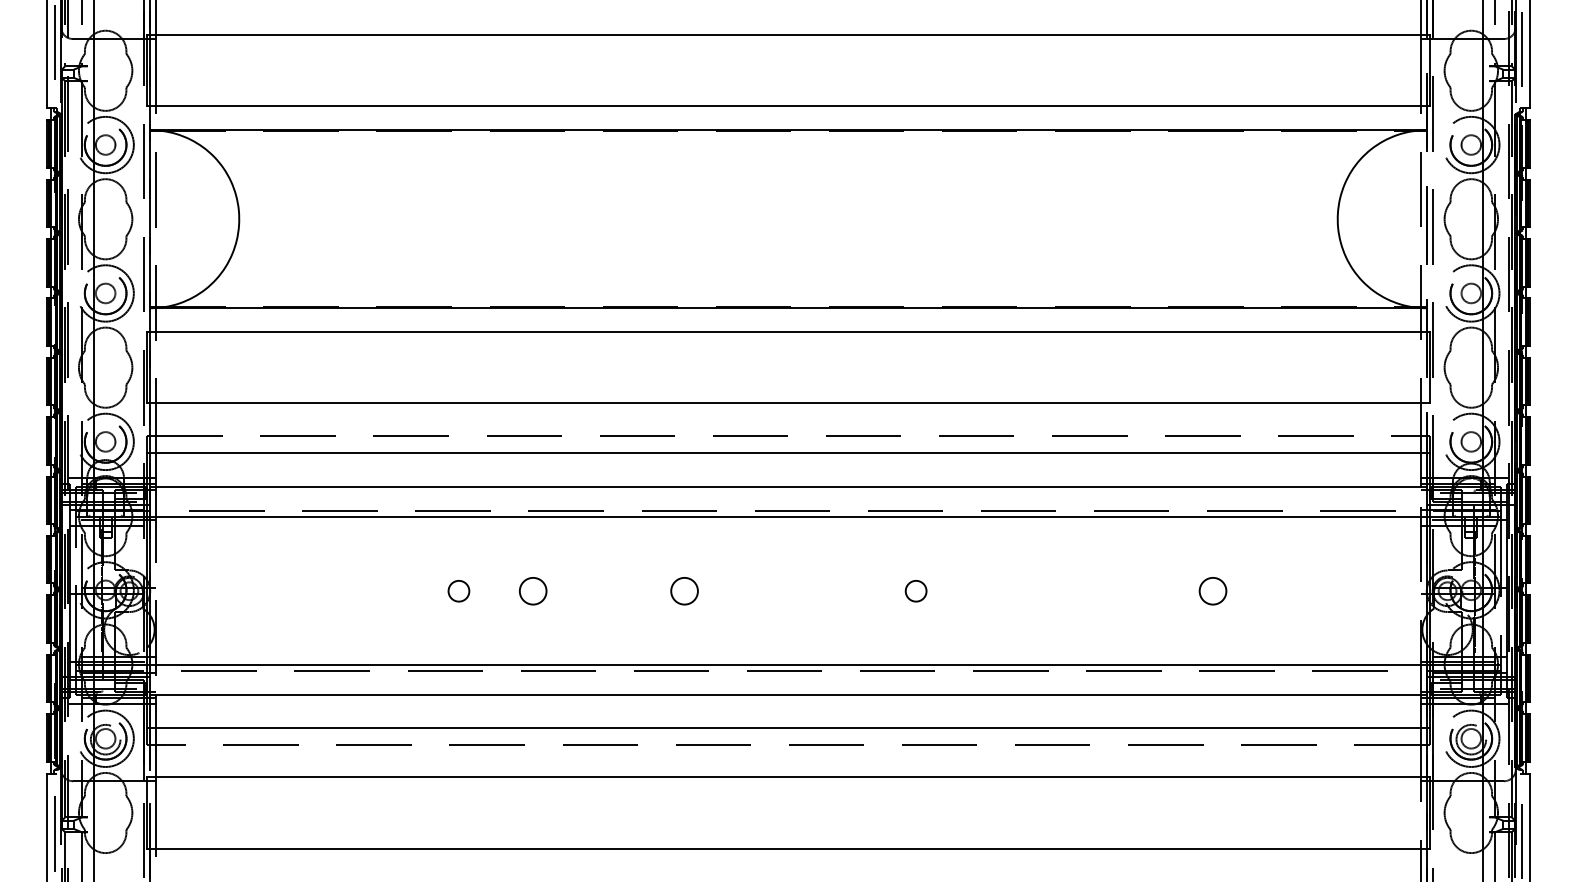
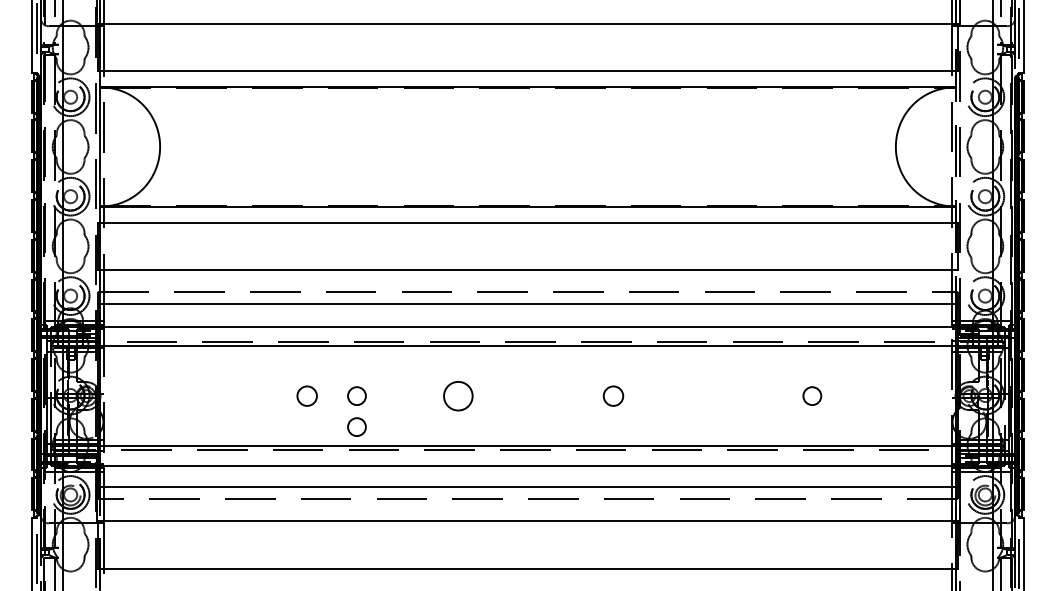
circle: (459, 590) -> (307, 395), size x1.4
circle: (684, 590) -> (458, 395), size x1.6
circle: (916, 590) -> (613, 395), size x1.4
circle: (532, 636) -> (356, 426), added

